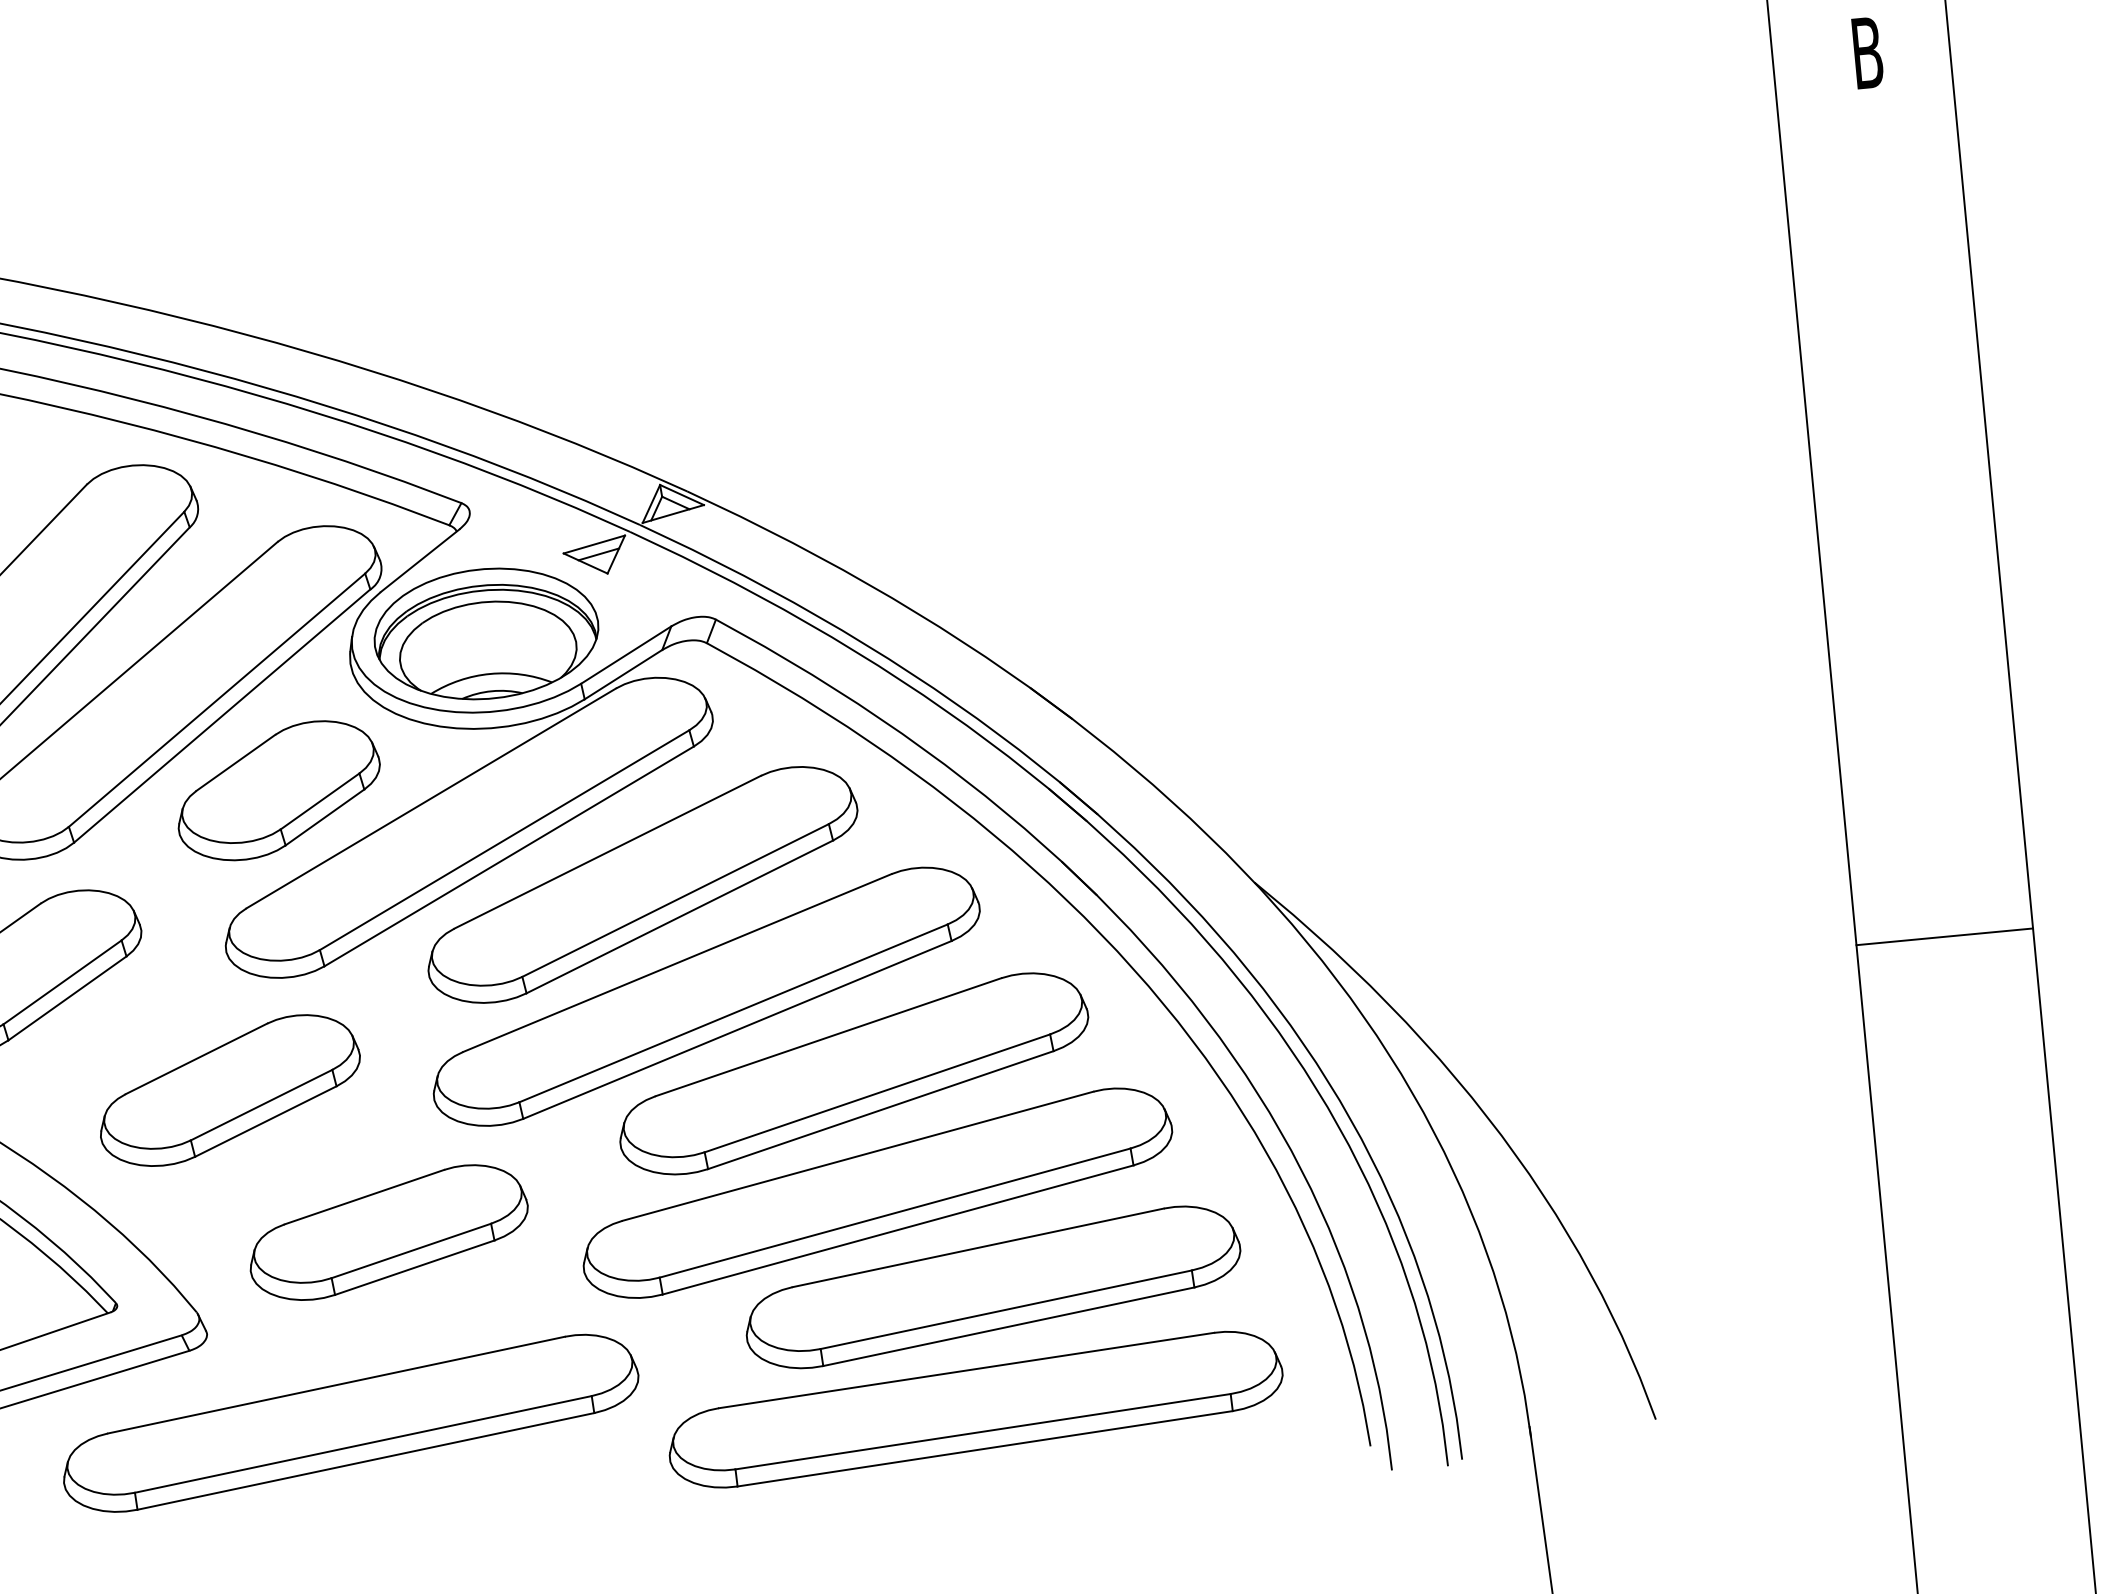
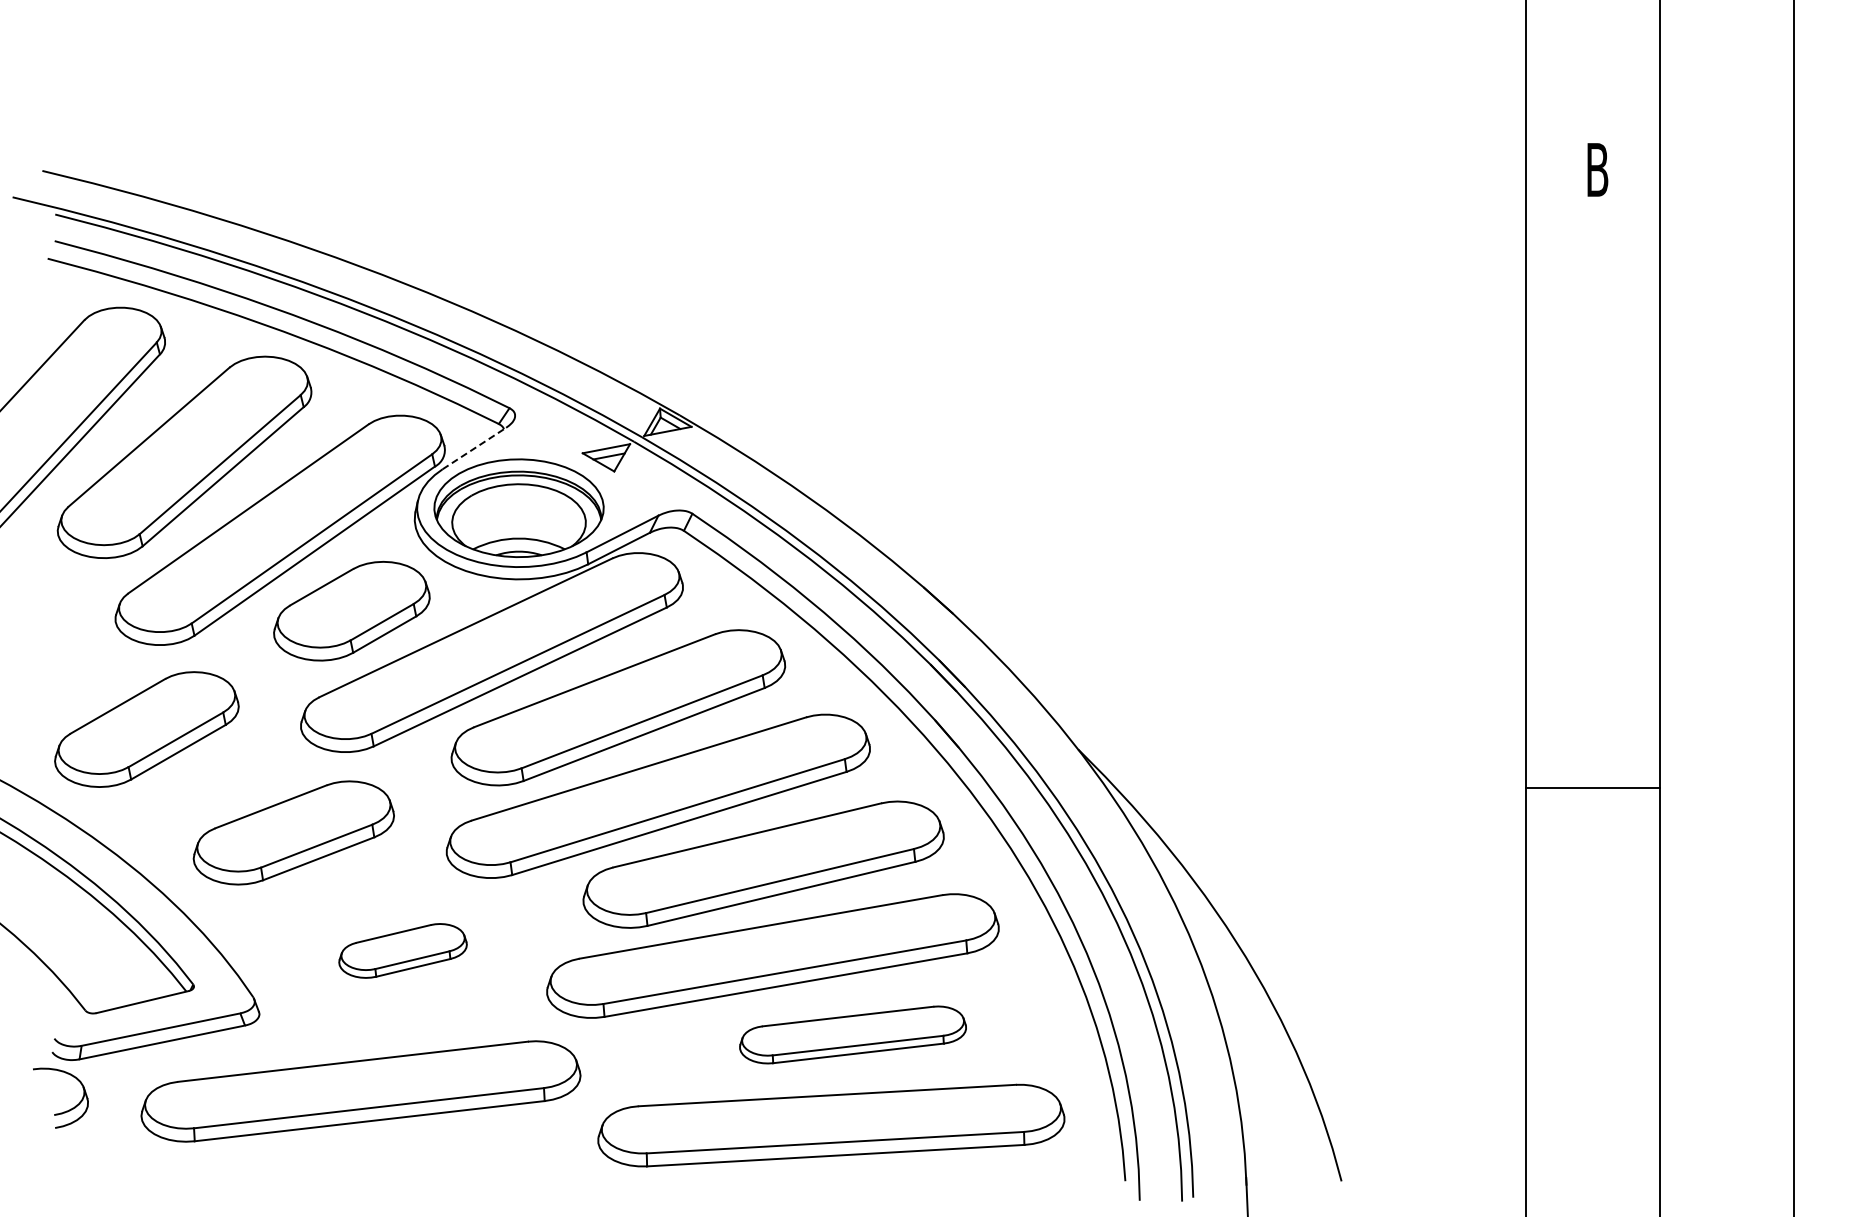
line: (420, 560) -> (474, 448), solid -> dashed
line: (1944, 937) -> (1592, 788), moved
part: (387, 1232) -> (402, 950), size x0.6
part: (992, 1286) -> (852, 1034), size x0.6

